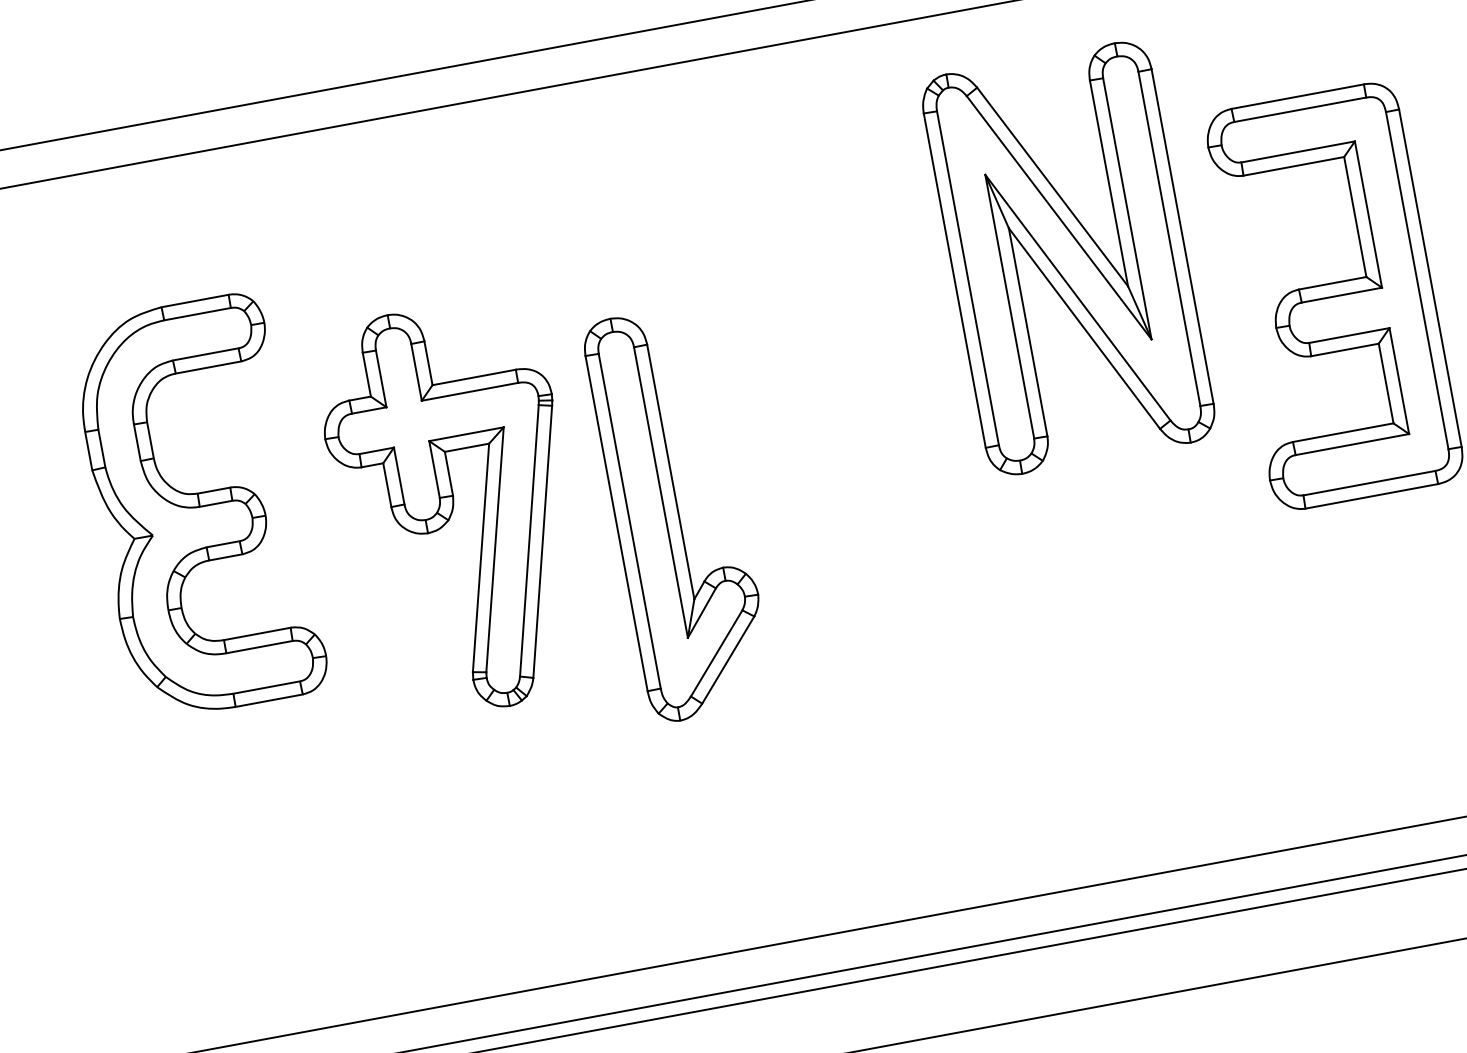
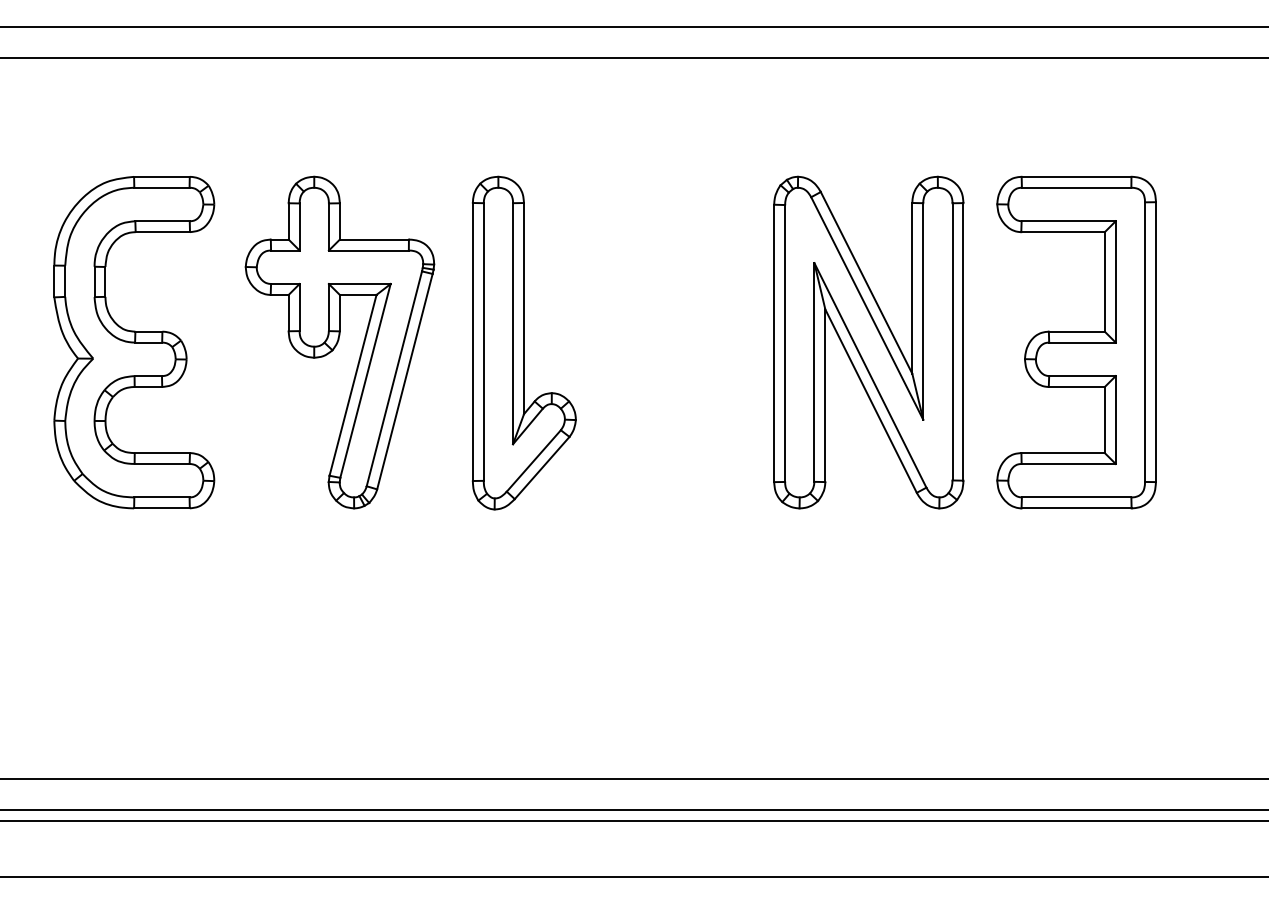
part: (1068, 258) -> (868, 342), moved
part: (455, 509) -> (339, 342), moved
part: (677, 512) -> (523, 342), moved

